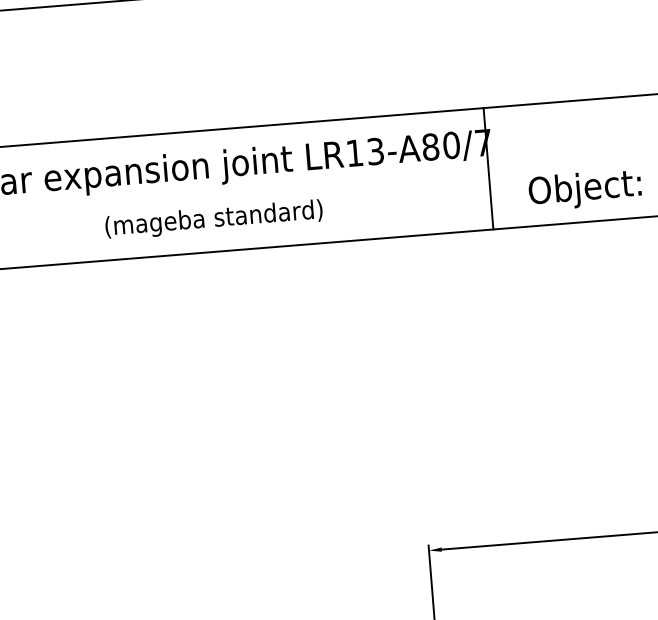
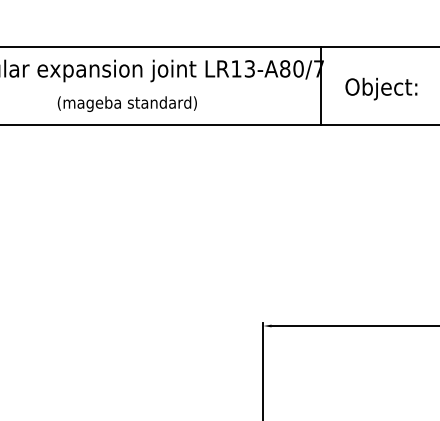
text: (585, 188) -> (381, 88), moved
text: (212, 218) -> (126, 103), moved

